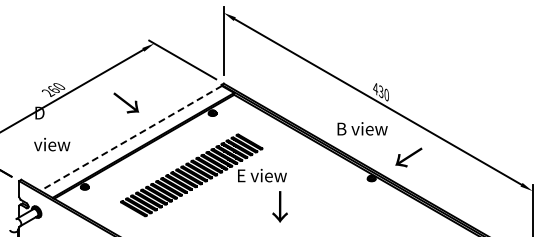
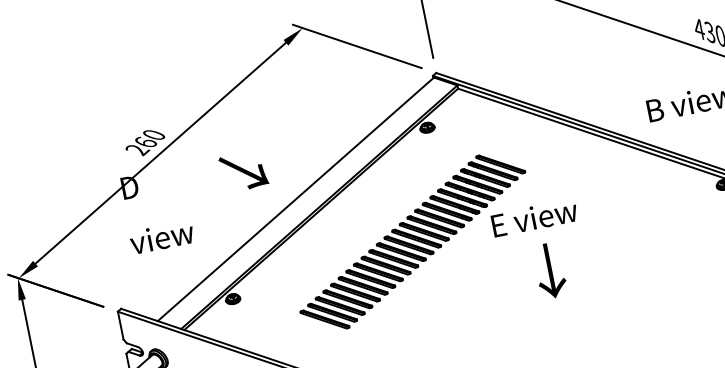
text: (126, 102) -> (244, 170), moved
line: (131, 138) -> (296, 199), dashed -> solid
text: (279, 206) -> (548, 270), moved

